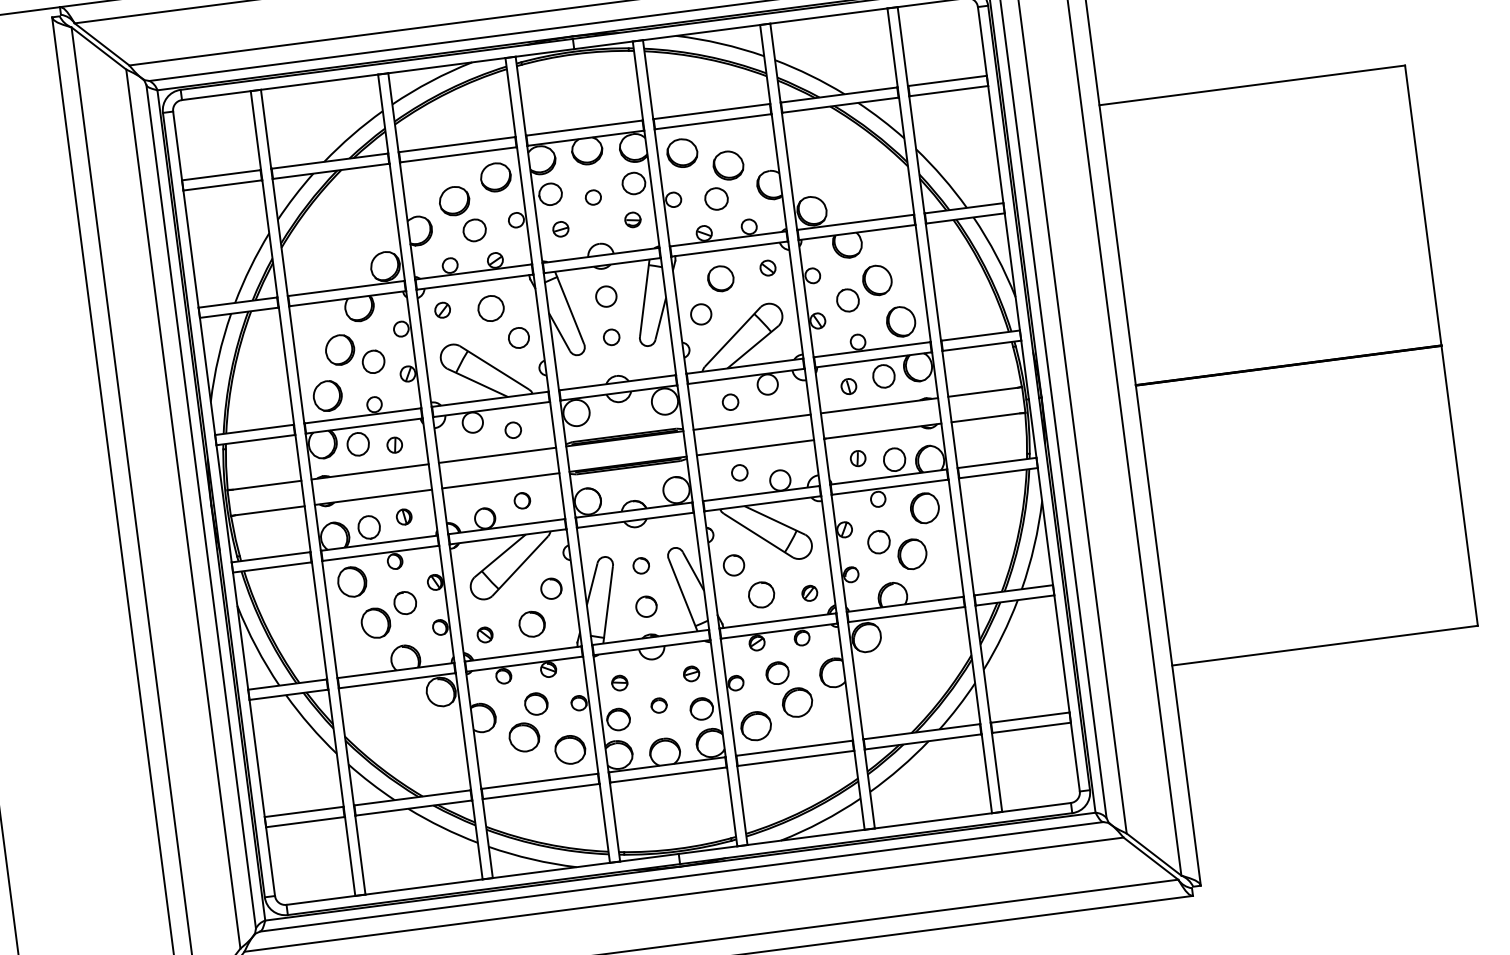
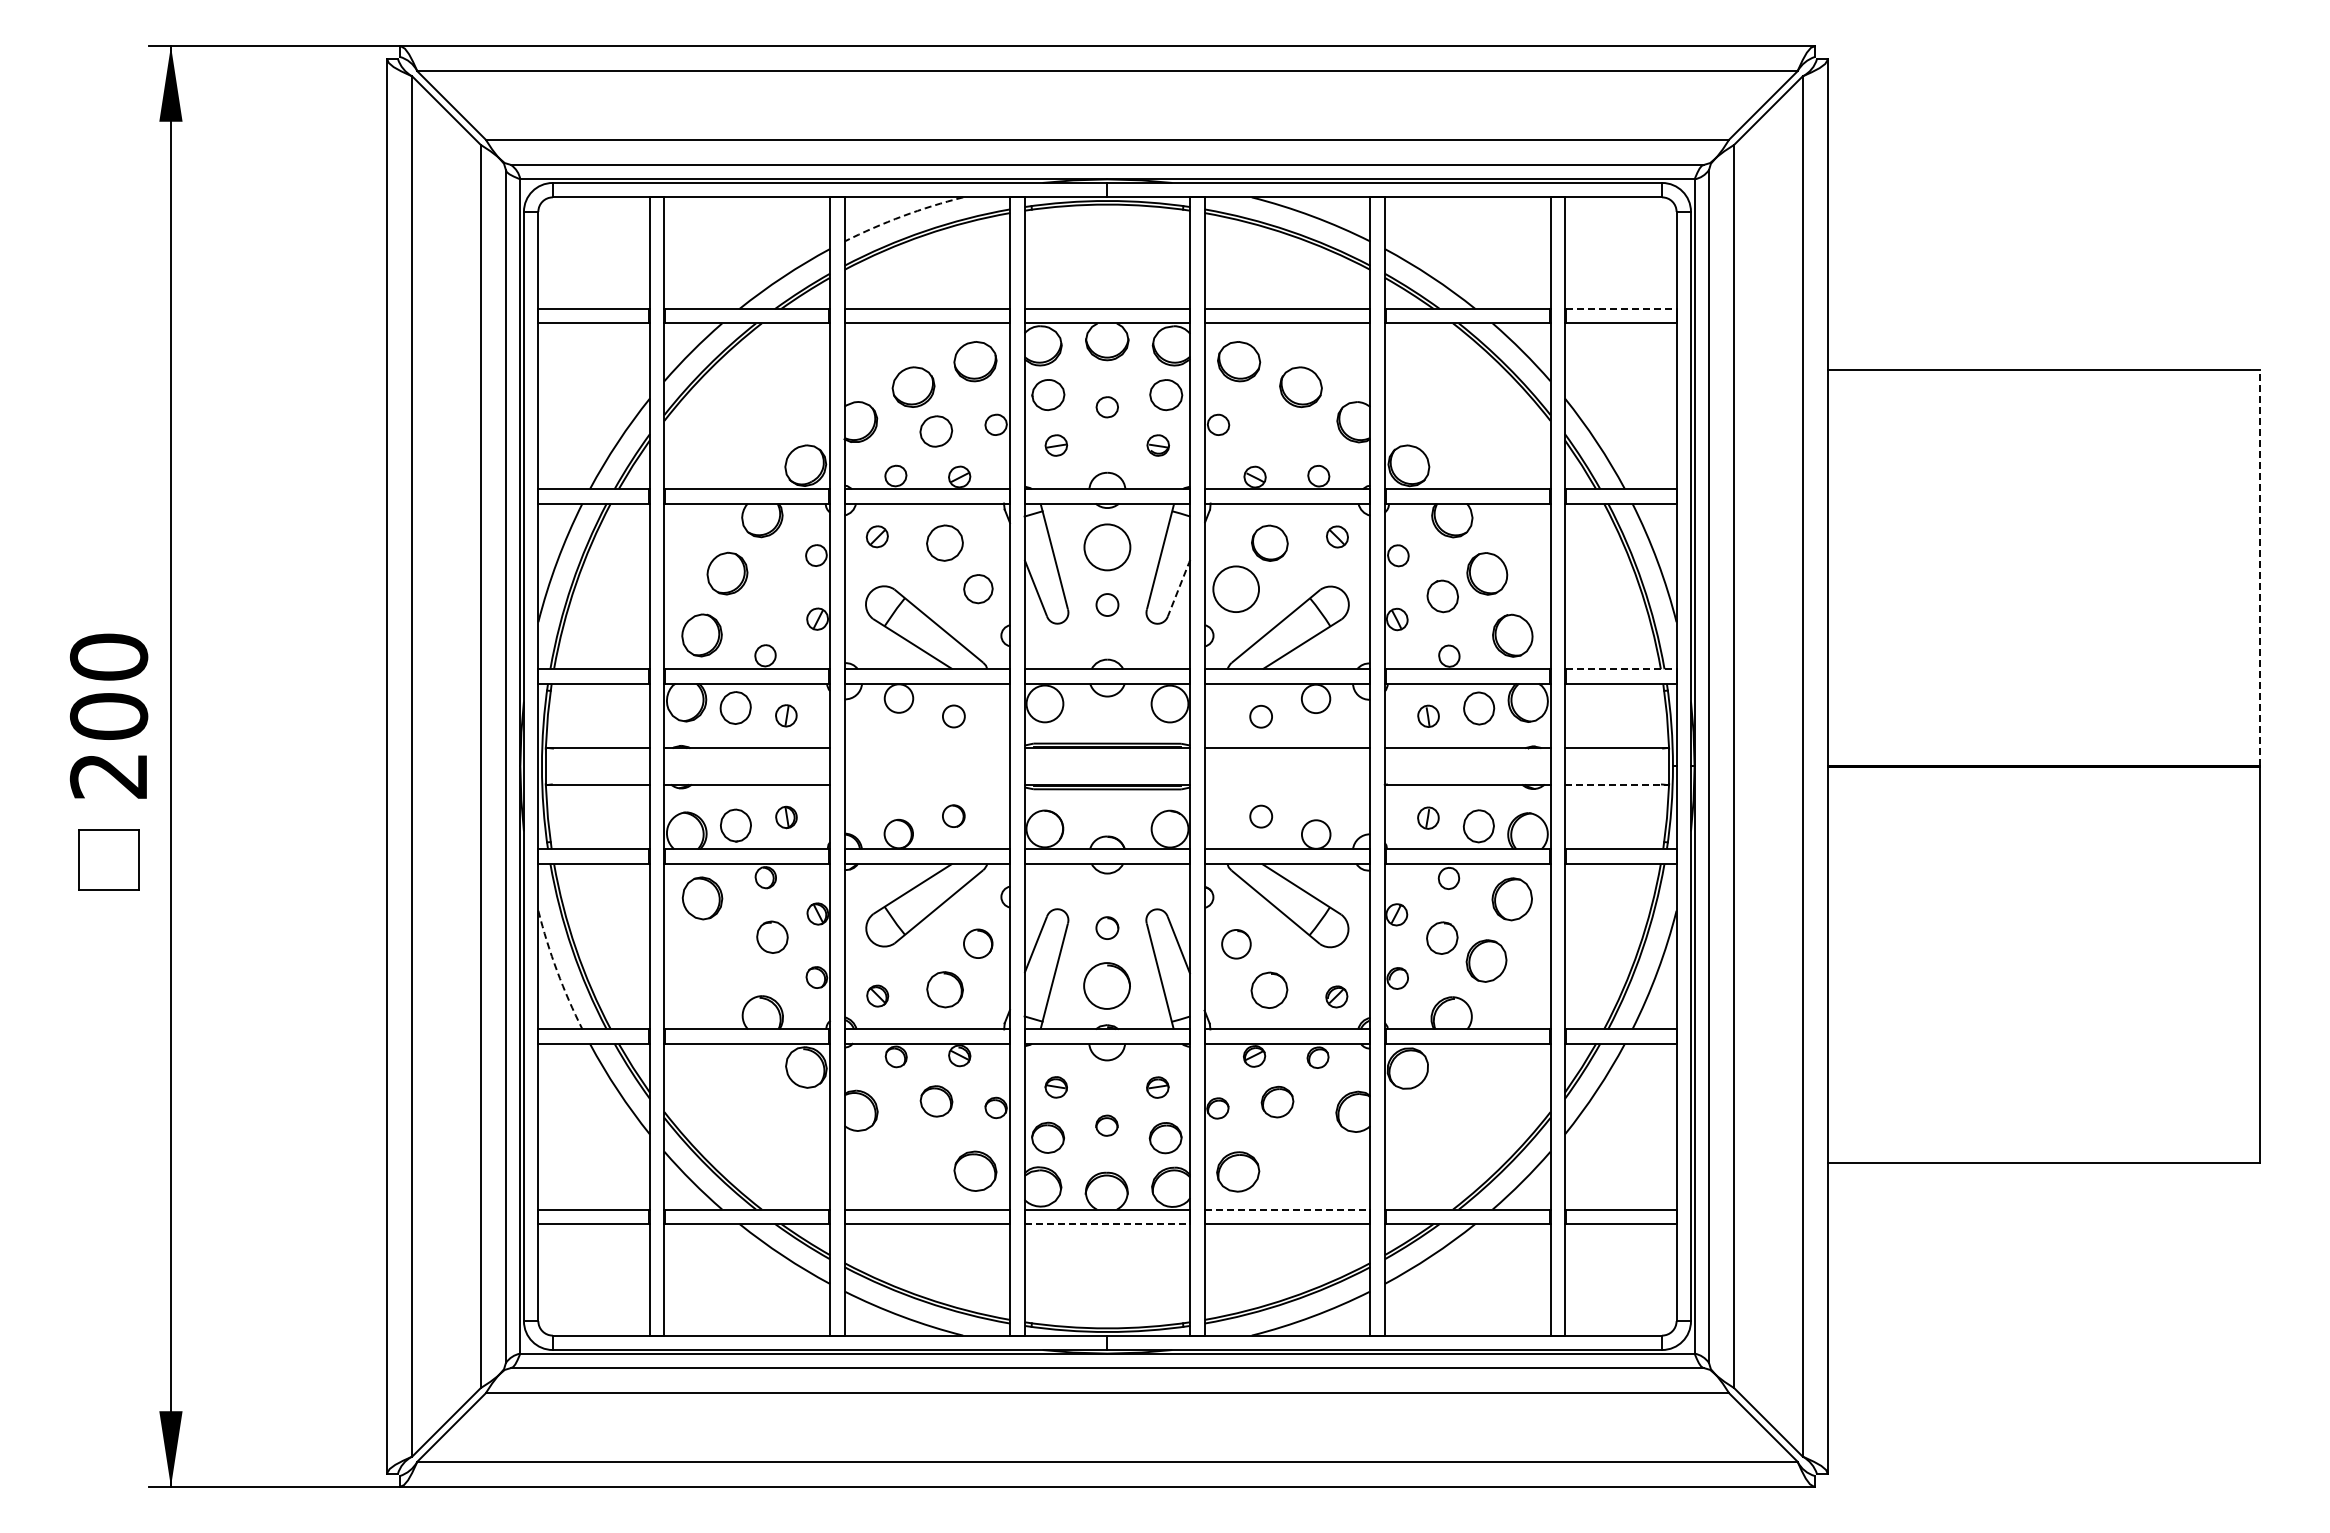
arc: (431, 81) -> (902, 216), solid -> dashed
line: (947, 81) -> (1621, 309), solid -> dashed
part: (716, 198) -> (1278, 431), removed
line: (1423, 205) -> (2260, 568), solid -> dashed
circle: (606, 296) -> (1107, 547), size x1.6
circle: (700, 314) -> (1235, 589), size x1.6
line: (660, 318) -> (1179, 587), solid -> dashed
line: (981, 335) -> (1621, 669), solid -> dashed
part: (373, 361) -> (771, 595), removed
line: (988, 417) -> (1617, 784), solid -> dashed
line: (755, 447) -> (1287, 784), removed
line: (497, 455) -> (927, 748), removed
line: (500, 480) -> (927, 784), removed
part: (646, 606) -> (1107, 985), size x1.6
part: (375, 622) -> (727, 959), removed
arc: (256, 646) -> (557, 971), solid -> dashed
part: (797, 702) -> (1299, 1146), removed
part: (524, 737) -> (913, 1145), removed
line: (795, 748) -> (1288, 1209), solid -> dashed
line: (668, 774) -> (1107, 1223), solid -> dashed

